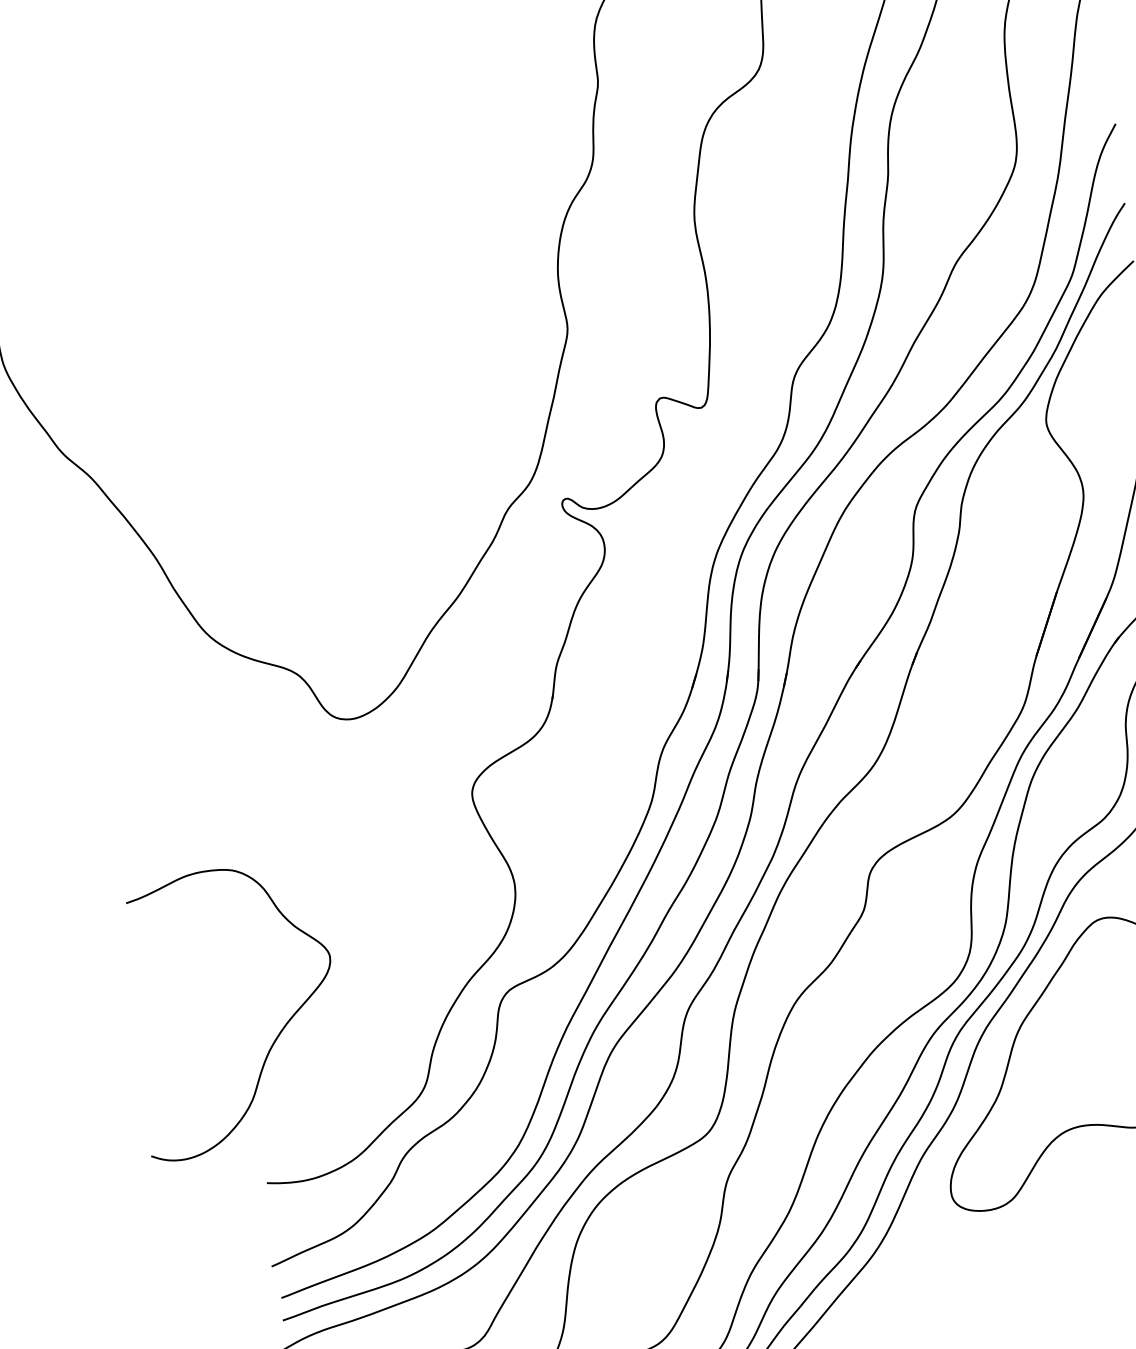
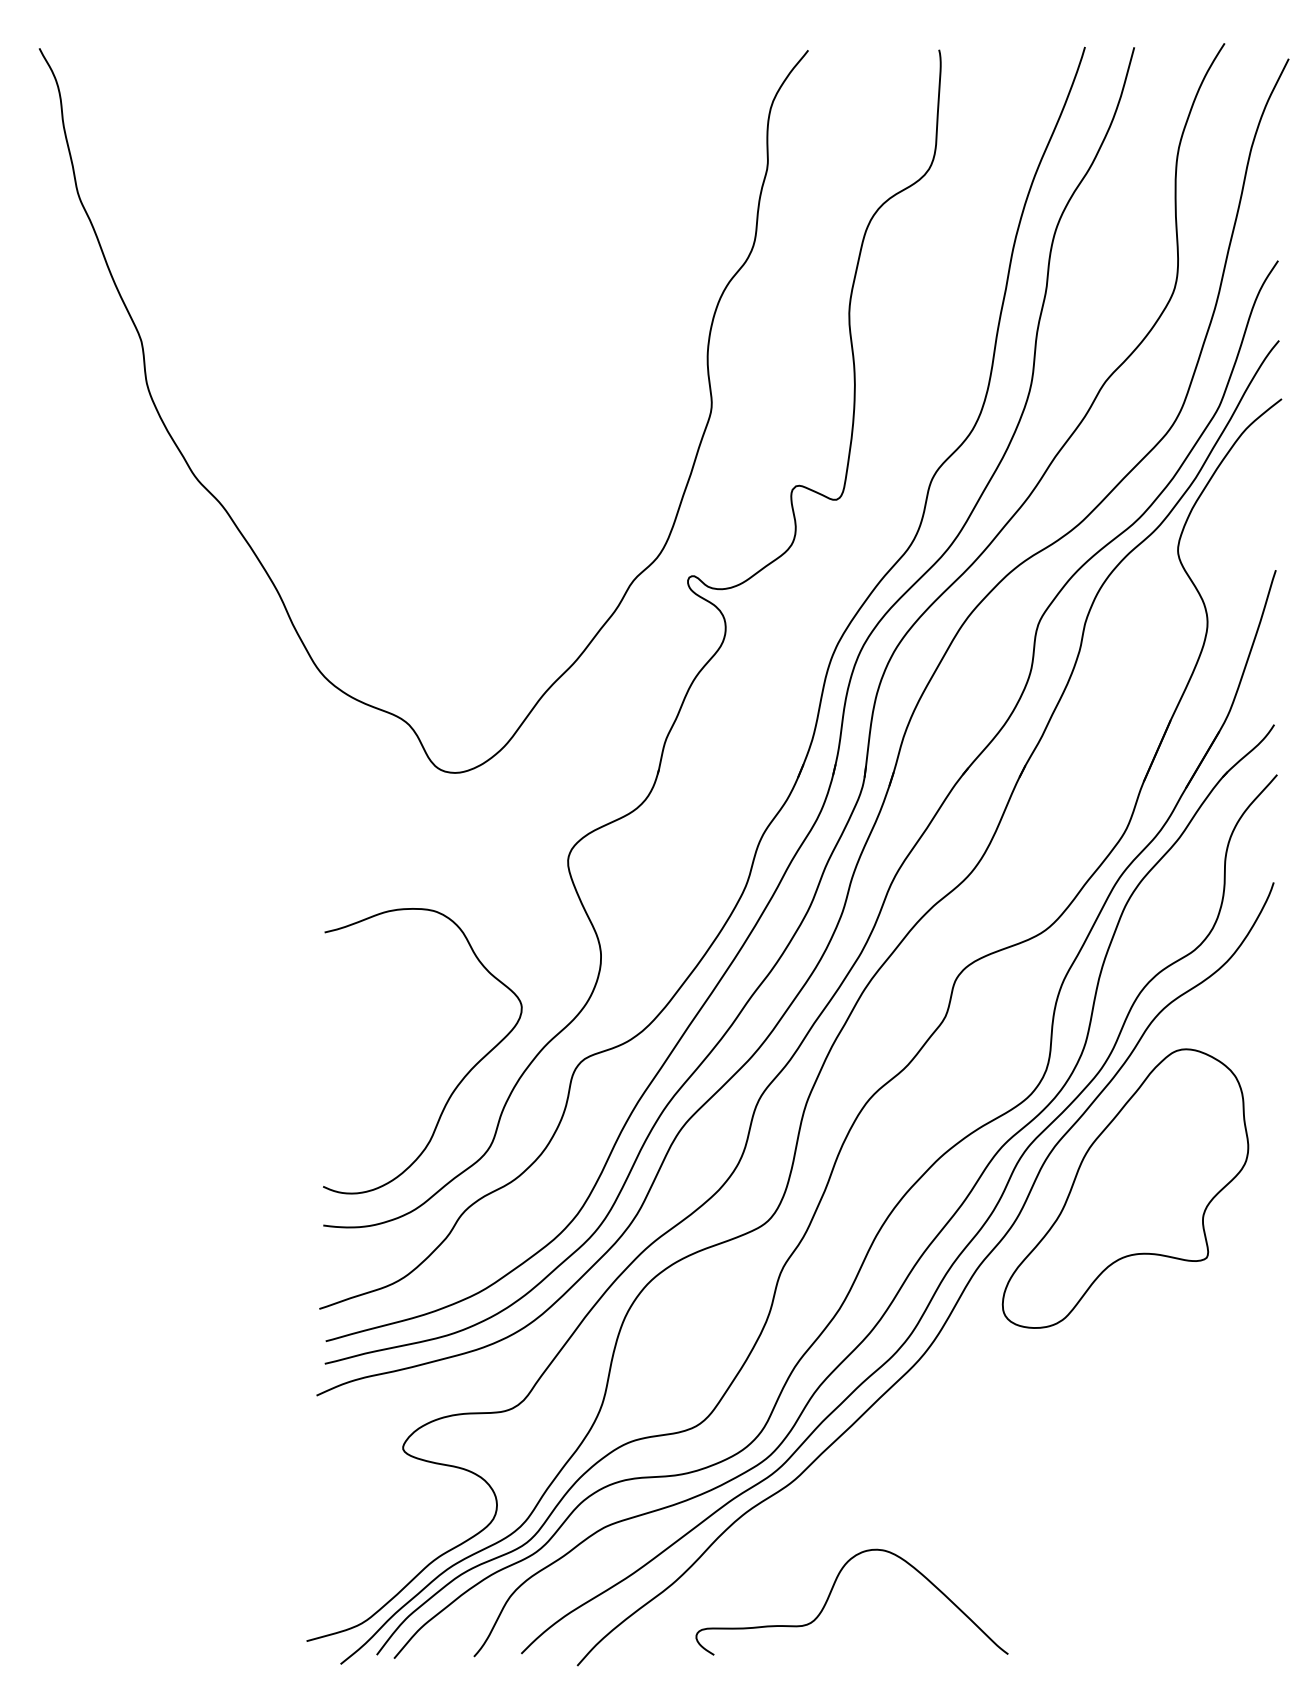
curve: (276, 1036) -> (460, 1080), moved

